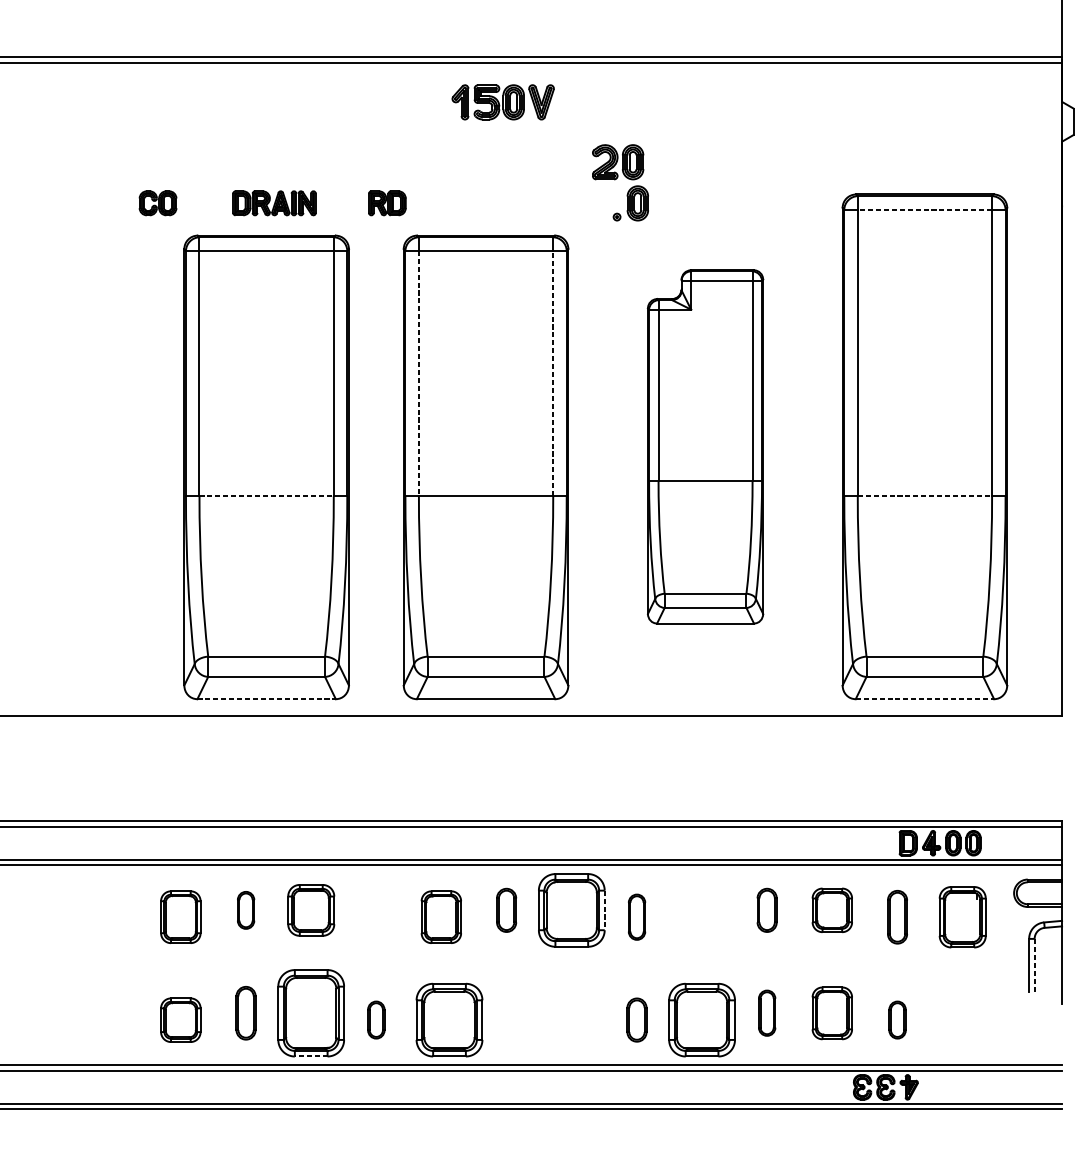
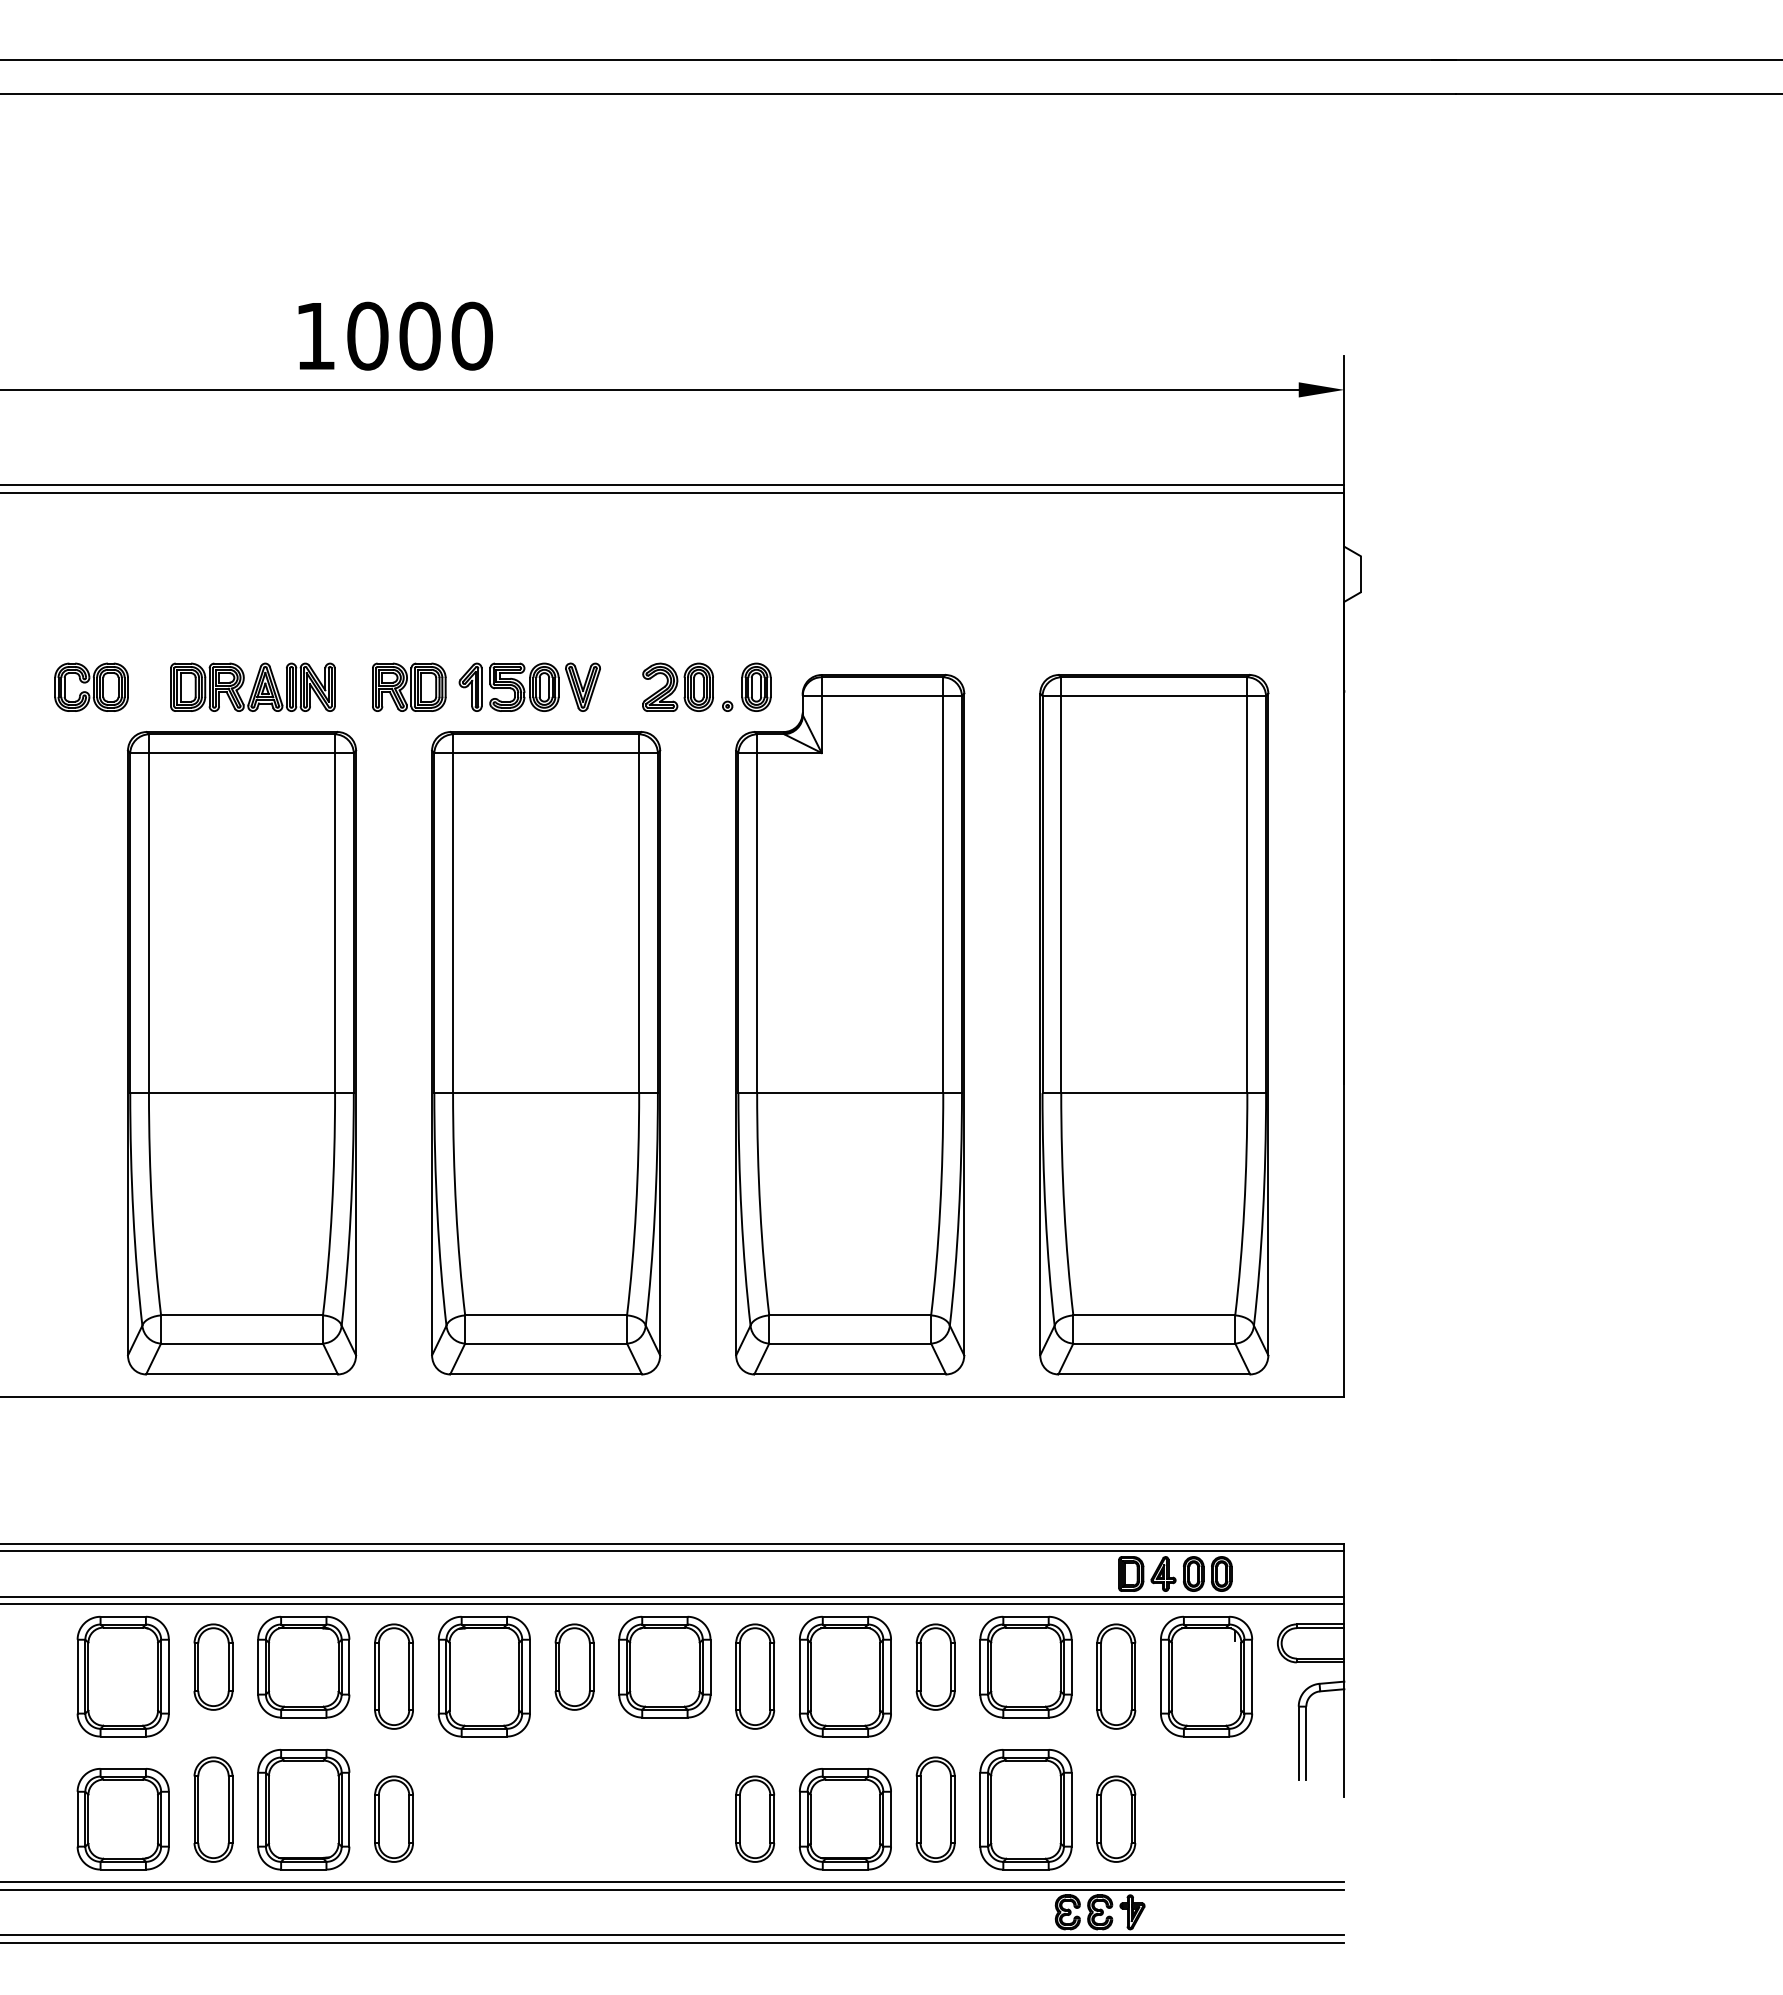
part: (502, 101) -> (529, 686), moved
part: (617, 161) -> (677, 686), moved
part: (158, 202) -> (91, 686), size x1.43
part: (274, 202) -> (252, 686), size x1.43
part: (387, 202) -> (409, 686), size x1.43
line: (924, 209) -> (1153, 695), dashed -> solid
line: (419, 373) -> (453, 923), dashed -> solid
line: (553, 373) -> (639, 922), dashed -> solid
part: (705, 446) -> (850, 1024), size x1.43
line: (266, 496) -> (242, 1093), dashed -> solid
line: (925, 496) -> (1154, 1093), dashed -> solid
line: (266, 699) -> (242, 1374), dashed -> solid
line: (925, 699) -> (1154, 1374), dashed -> solid
part: (246, 909) -> (213, 1666), size x1.67
part: (310, 909) -> (303, 1666), size x1.43
part: (506, 909) -> (574, 1666), size x1.43
part: (767, 909) -> (935, 1666), size x1.43
part: (831, 909) -> (1025, 1666), size x1.67
line: (604, 910) -> (710, 1667), dashed -> solid
part: (180, 917) -> (122, 1676), size x1.67
part: (375, 917) -> (393, 1676), added
part: (440, 917) -> (483, 1676), size x1.67
part: (637, 917) -> (755, 1676), size x1.67
part: (702, 917) -> (845, 1676), added
part: (897, 917) -> (1116, 1676), size x1.43
part: (962, 917) -> (1206, 1676), size x1.43
line: (1034, 965) -> (1306, 1743), dashed -> solid
part: (246, 1013) -> (213, 1809), size x1.43
part: (767, 1013) -> (935, 1809), size x1.67
part: (831, 1013) -> (1025, 1809), size x1.67
part: (375, 1019) -> (393, 1818), size x1.67
part: (637, 1019) -> (755, 1818), size x1.43
part: (897, 1019) -> (1116, 1818), size x1.67
part: (180, 1020) -> (122, 1819), size x1.67
part: (449, 1020) -> (495, 1819), removed
line: (310, 1056) -> (303, 1869), dashed -> solid

